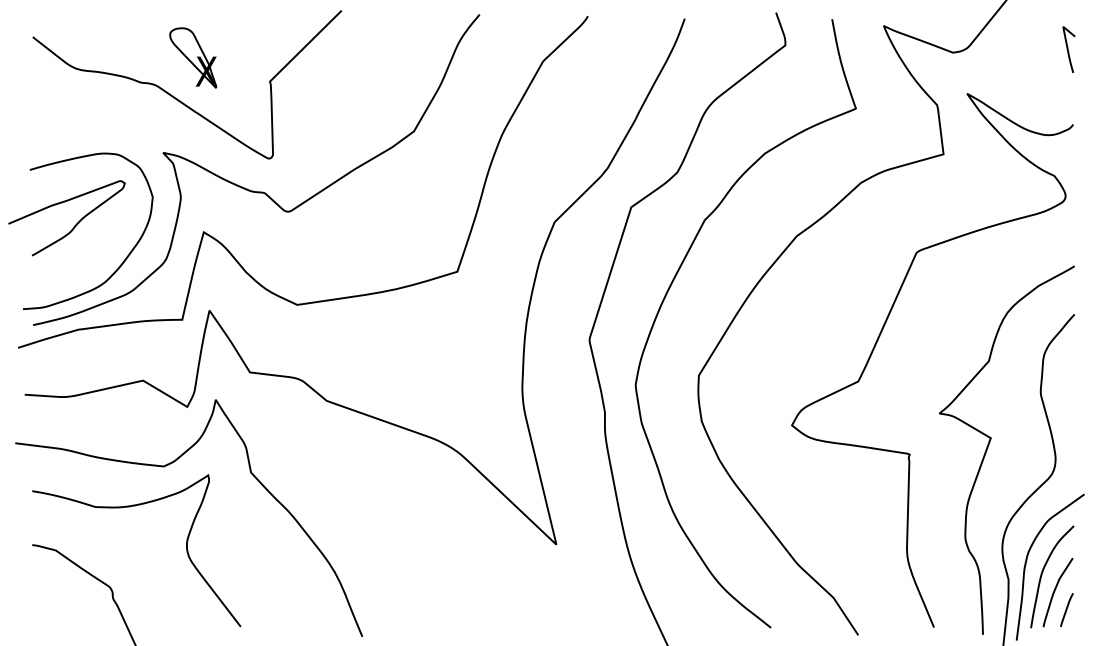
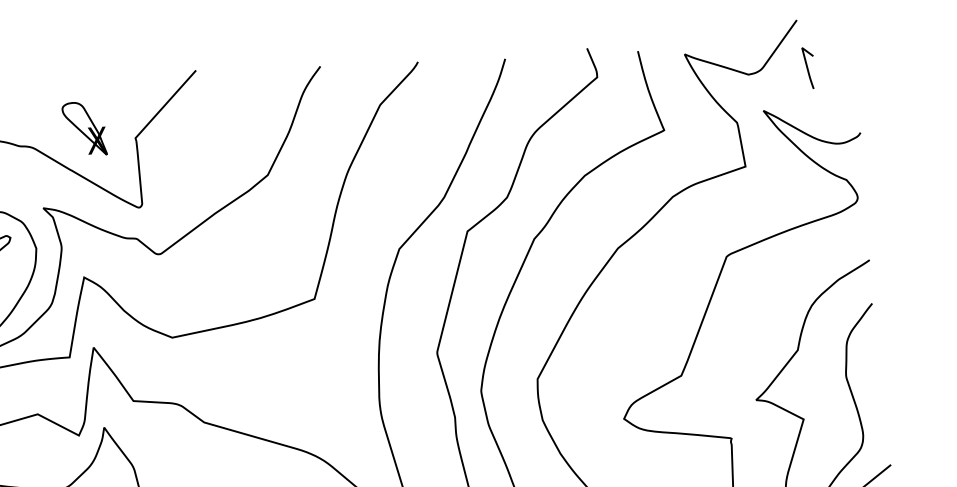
curve: (1068, 49) -> (808, 68), moved
part: (193, 57) -> (84, 128), moved

